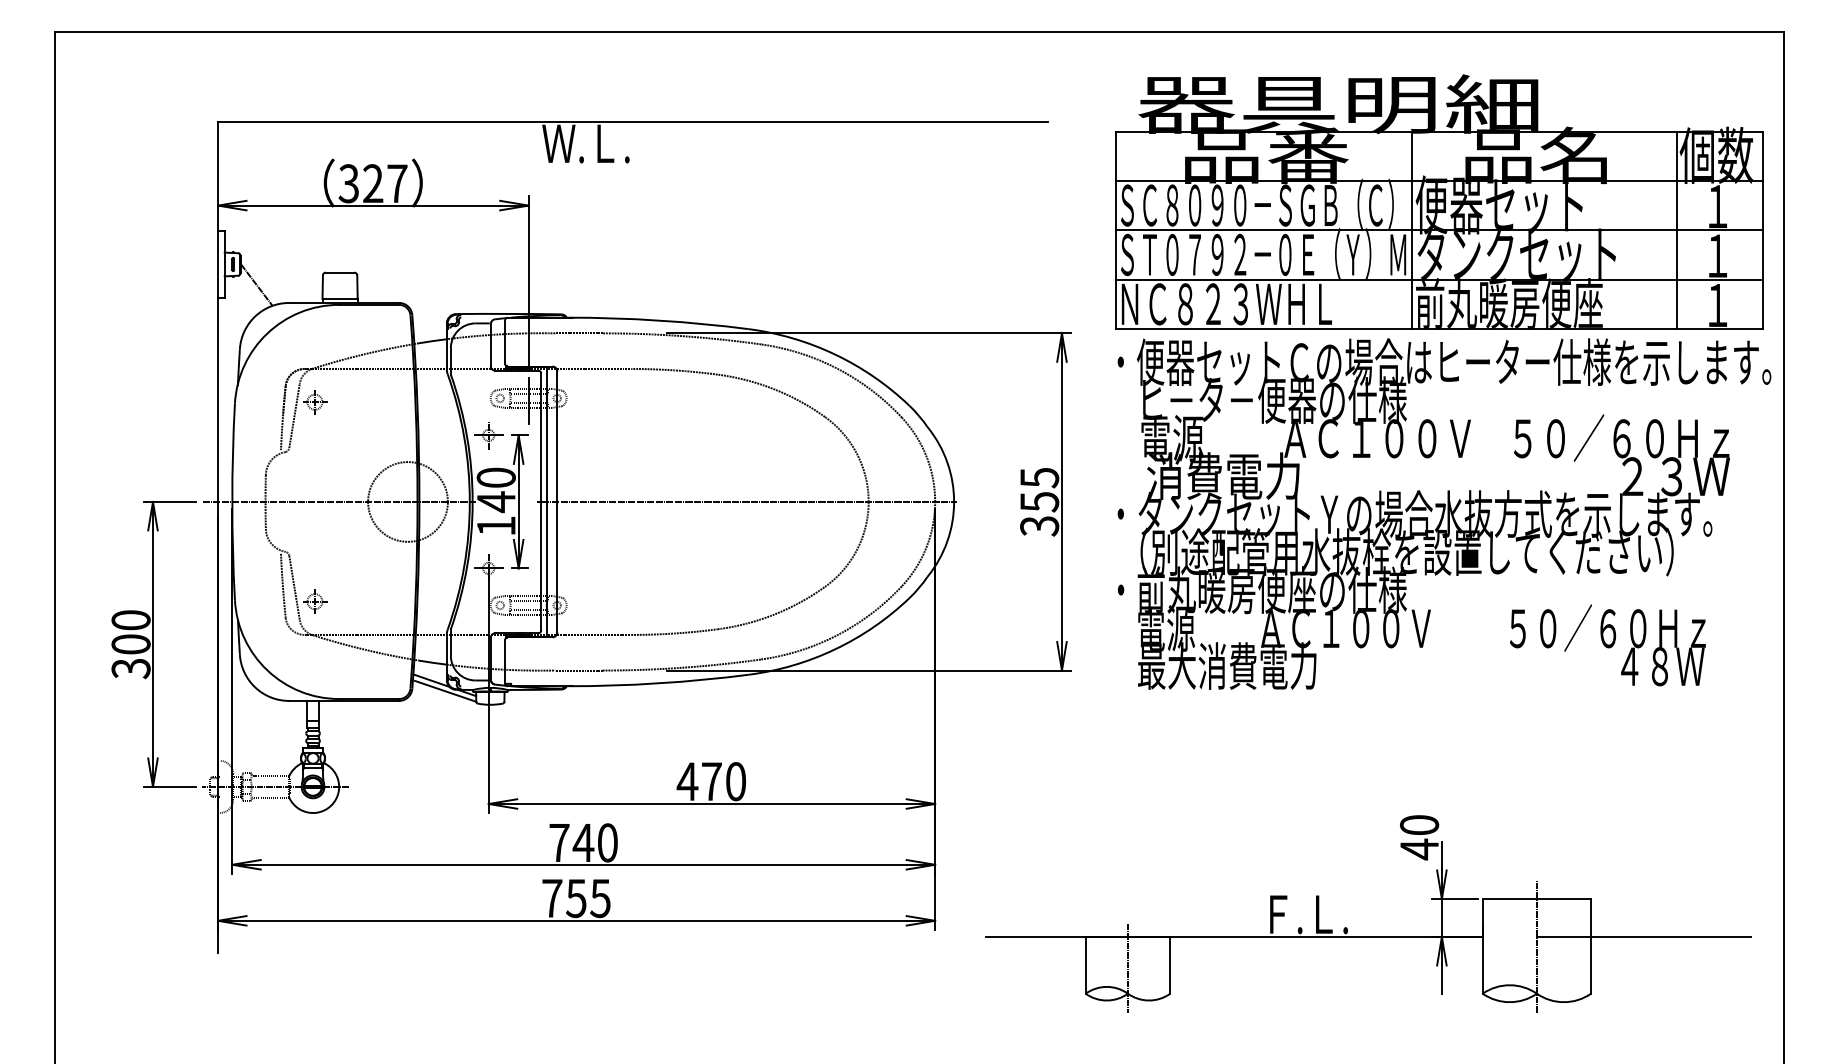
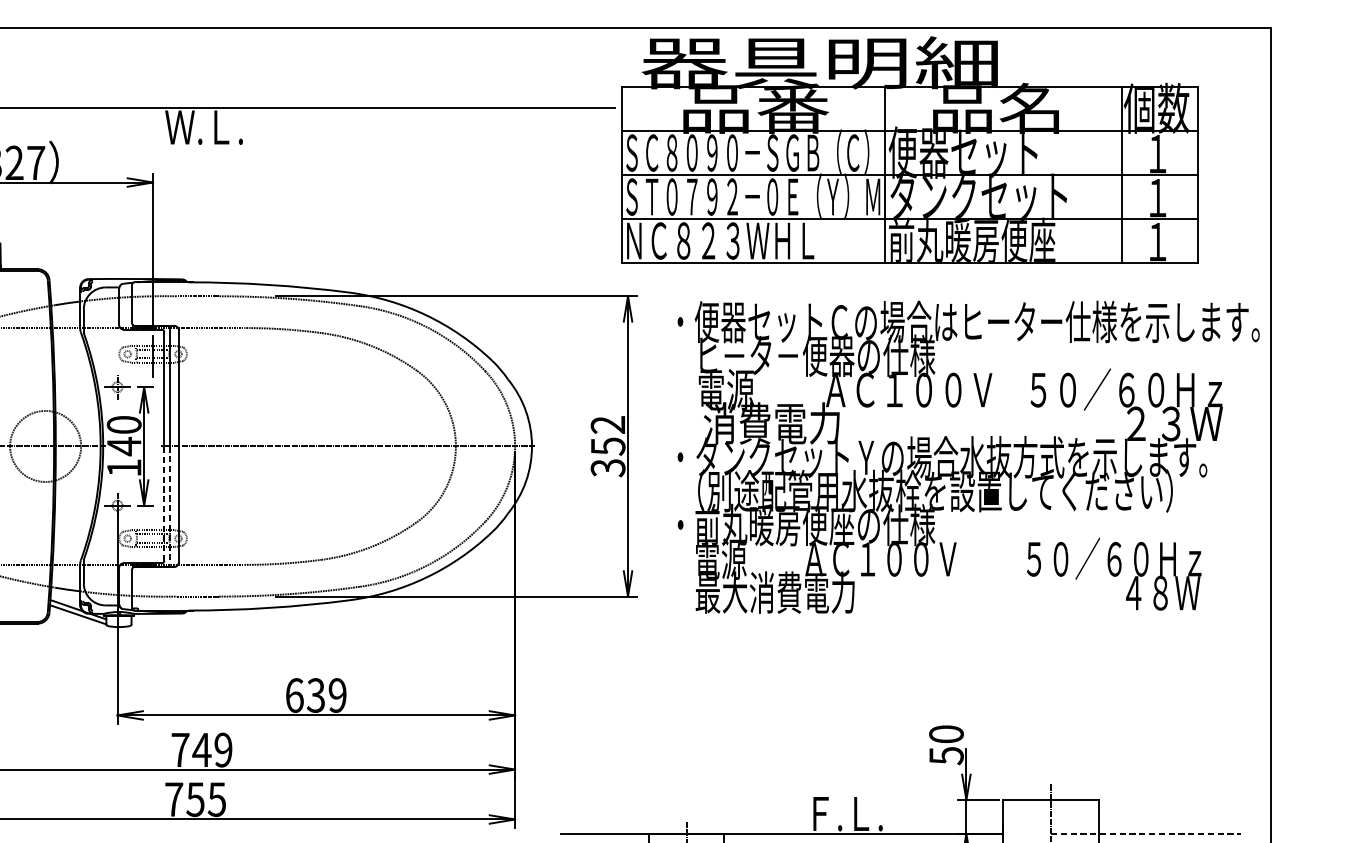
part: (1439, 201) -> (909, 149), moved
text: (1039, 477) -> (608, 424), 355 -> 352
line: (541, 565) -> (164, 503), solid -> dashed
line: (547, 568) -> (169, 505), solid -> dashed
text: (710, 781) -> (315, 695), 470 -> 639
text: (607, 842) -> (223, 749), 740 -> 749
text: (1419, 849) -> (946, 755), 40 -> 50
line: (1643, 936) -> (1145, 833), solid -> dashed

